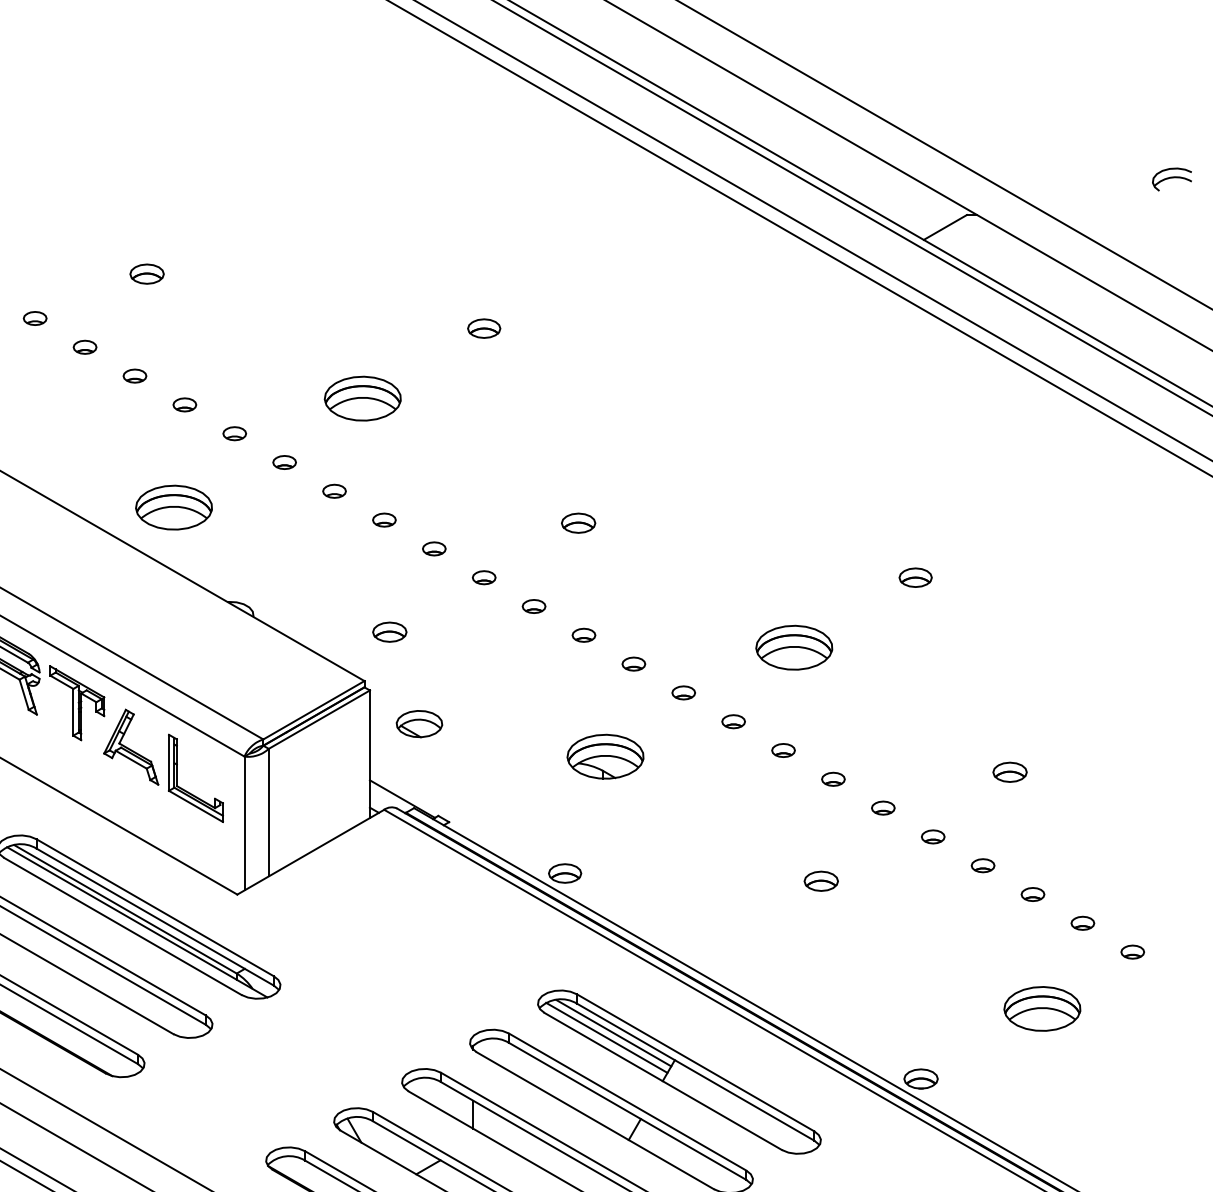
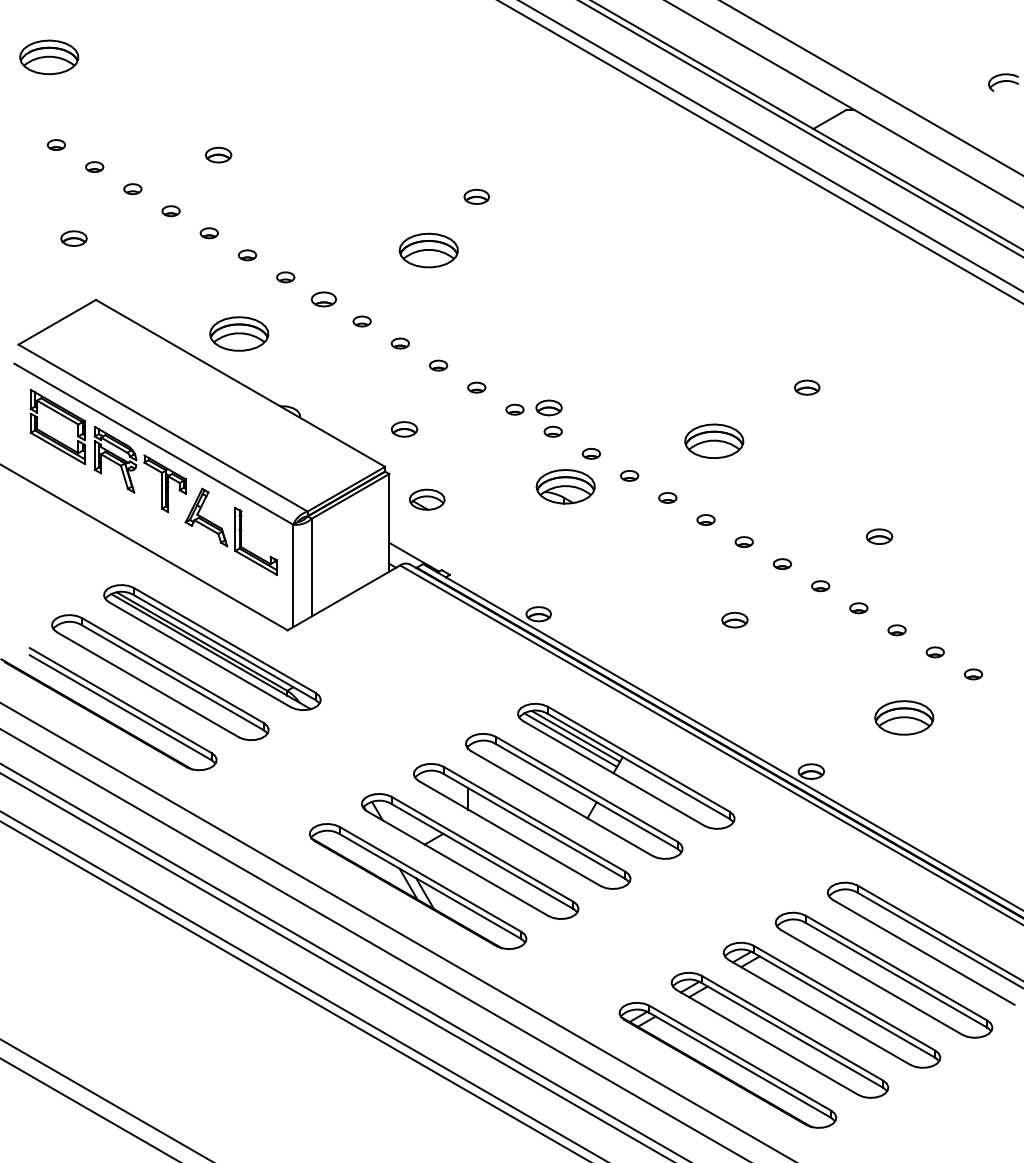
part: (362, 398) -> (428, 250), moved
part: (284, 462) -> (323, 299), size x1.4
part: (577, 522) -> (548, 407), moved
part: (605, 756) -> (565, 486), moved

